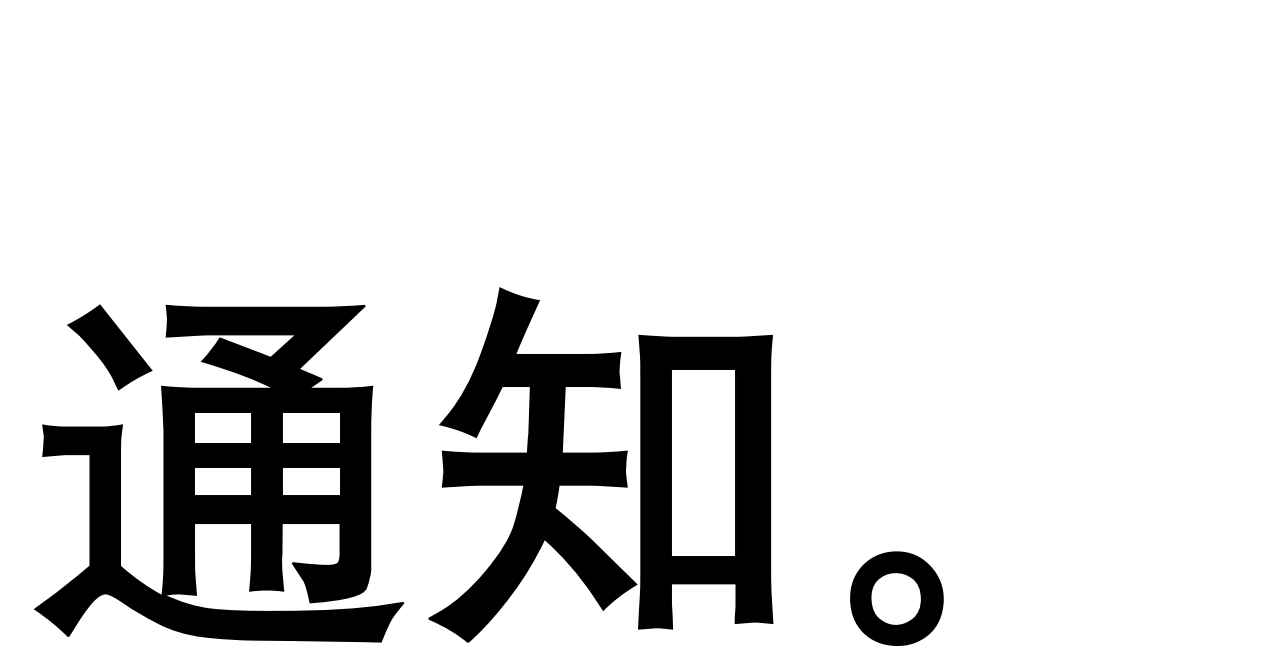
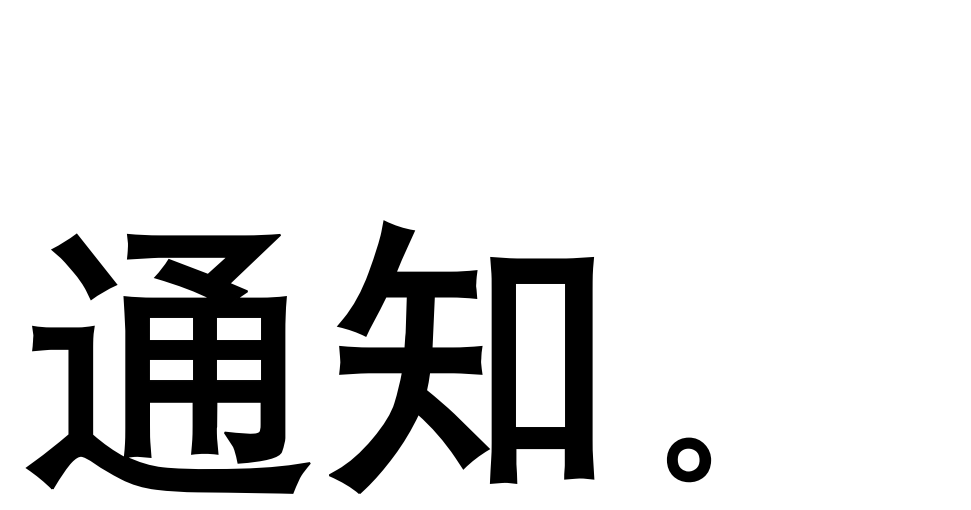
part: (896, 598) -> (688, 459), size x0.6

